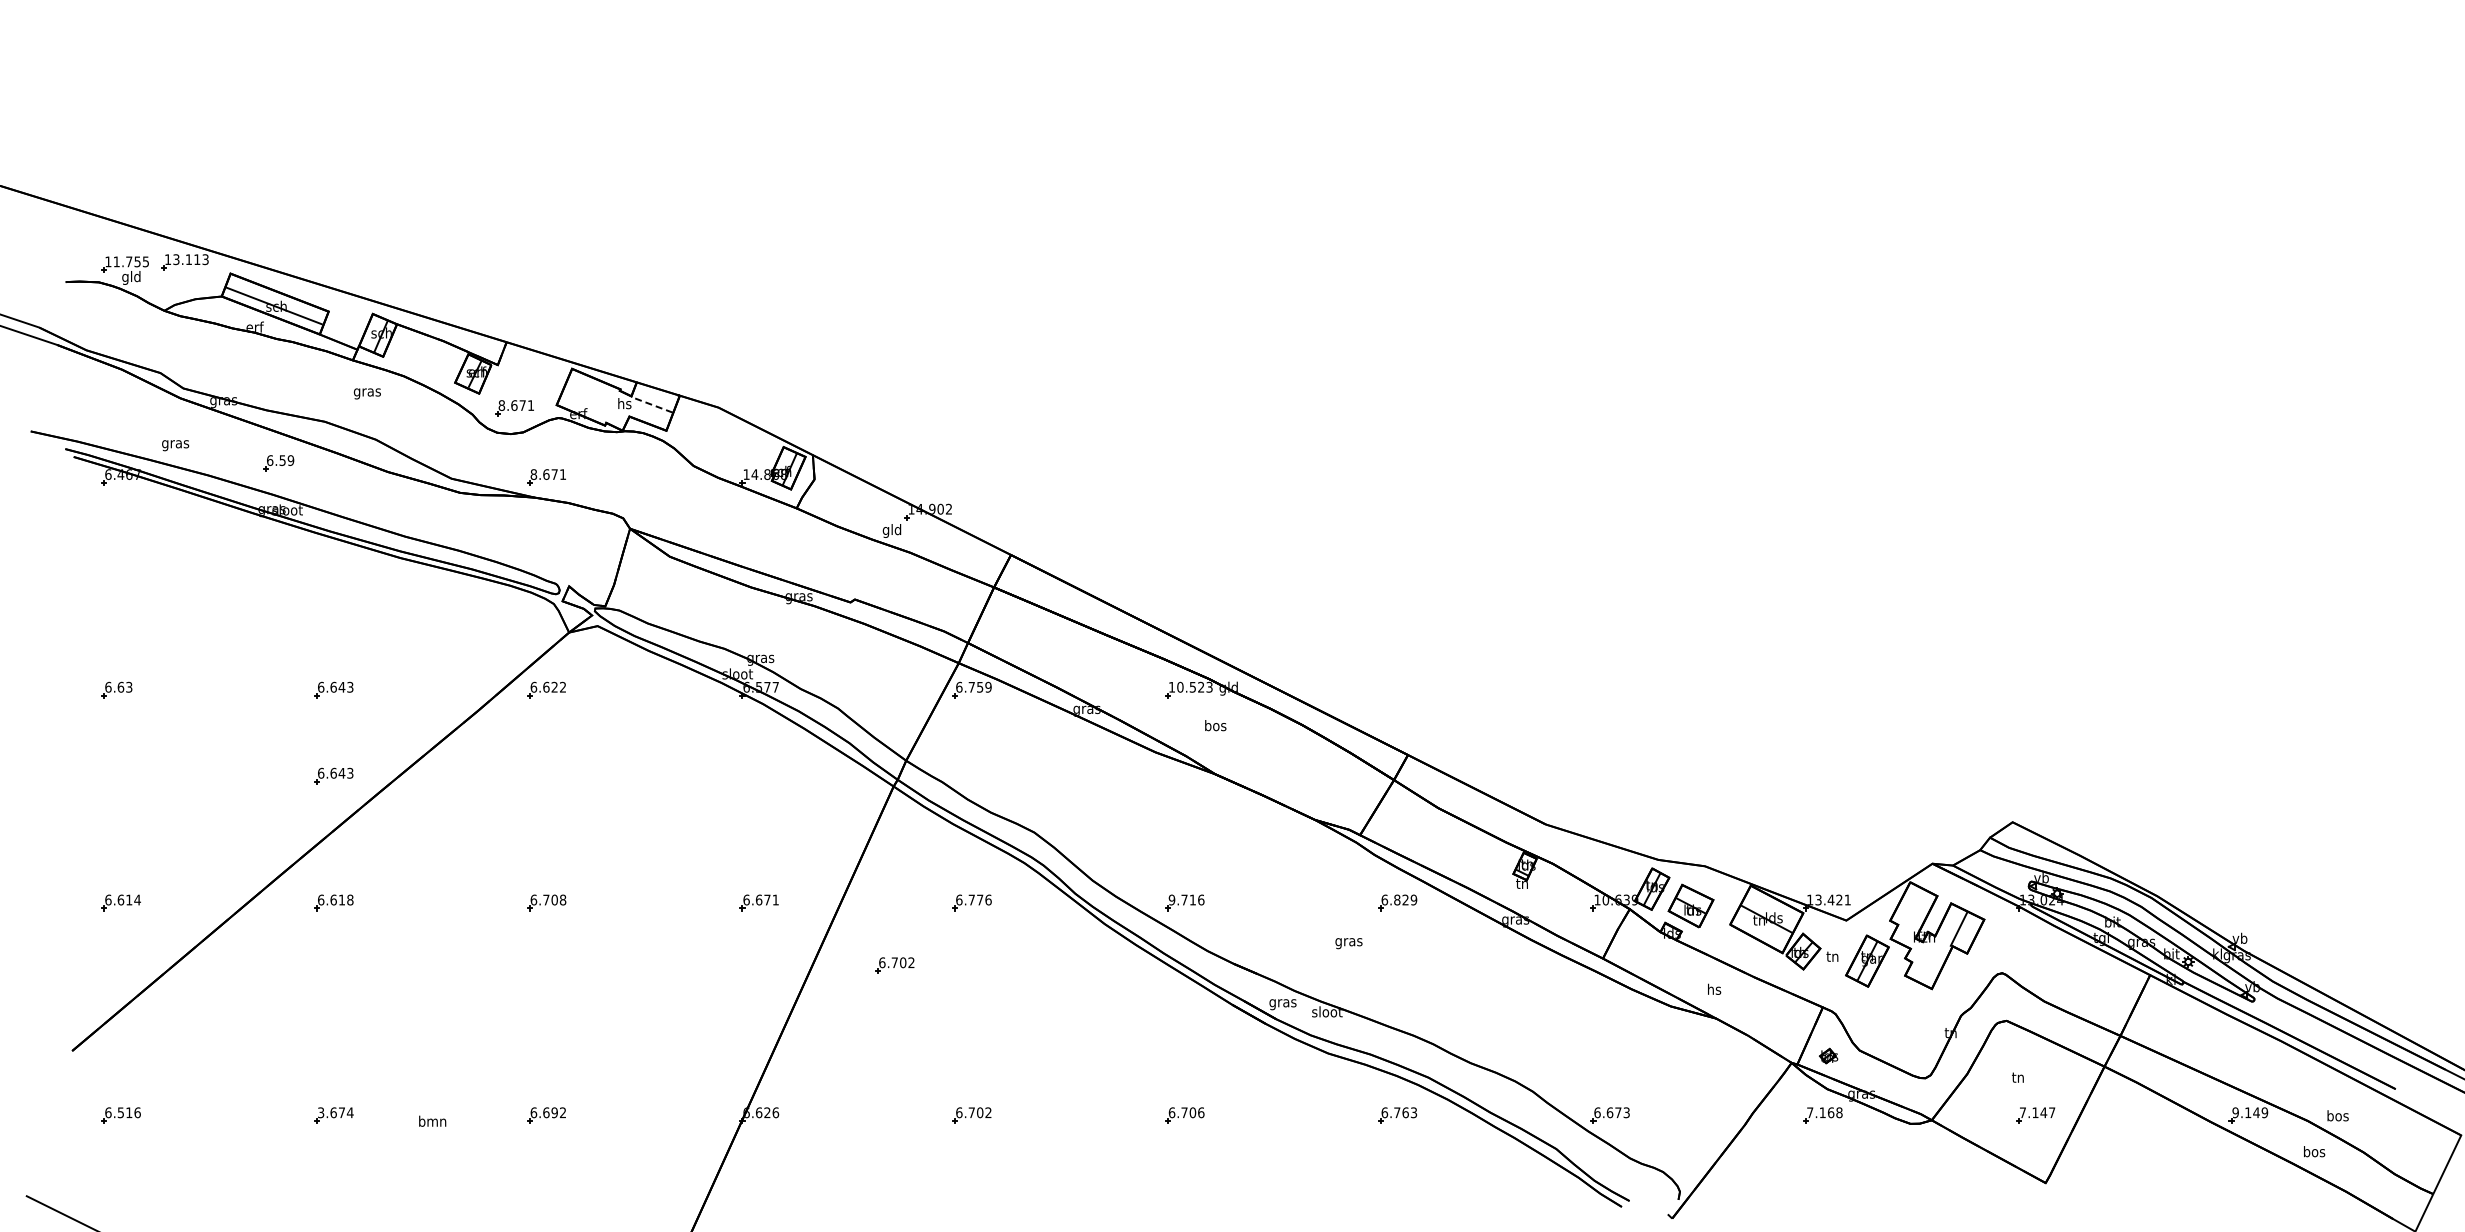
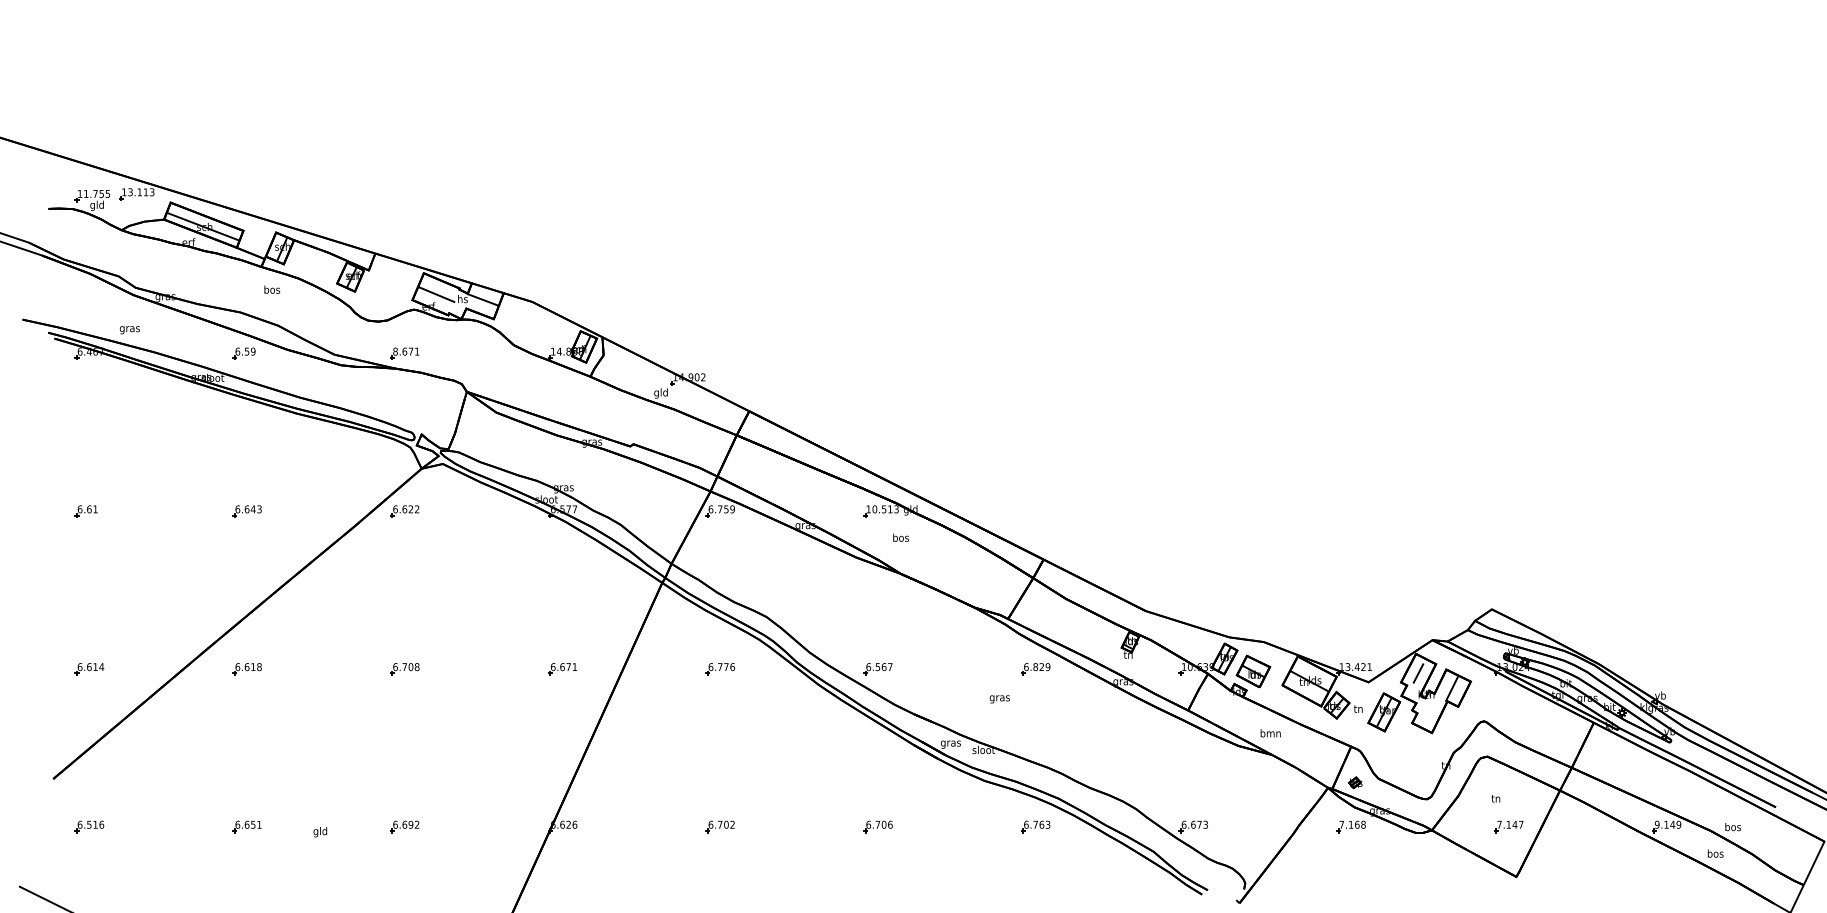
text: (366, 392) -> (271, 290), gras -> bos
line: (589, 397) -> (436, 294), added
line: (651, 404) -> (482, 299), dashed -> solid
part: (514, 408) -> (381, 302), removed
part: (278, 463) -> (244, 353), moved
text: (129, 686) -> (95, 508), 6.63 -> 6.61
text: (1200, 686) -> (889, 508), 10.523 -> 10.513
part: (333, 775) -> (246, 574), removed
text: (1186, 899) -> (879, 666), 9.716 -> 6.567
line: (1913, 908) -> (1418, 673), added
part: (894, 965) -> (662, 715), removed
text: (1713, 988) -> (1270, 732), hs -> bmn
text: (335, 1112) -> (248, 824), 3.674 -> 6.651
text: (432, 1122) -> (320, 832), bmn -> gld

